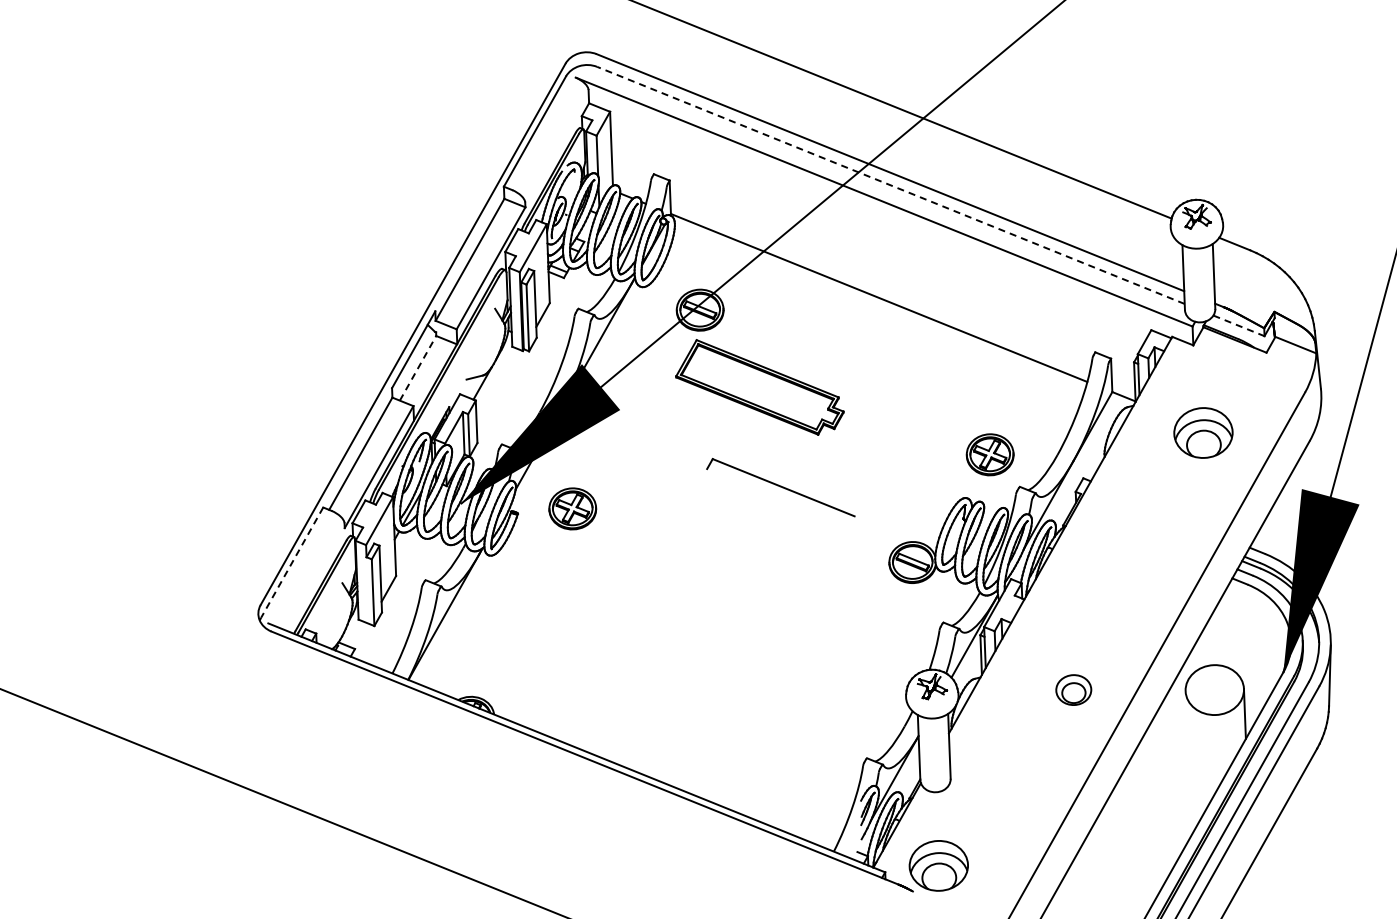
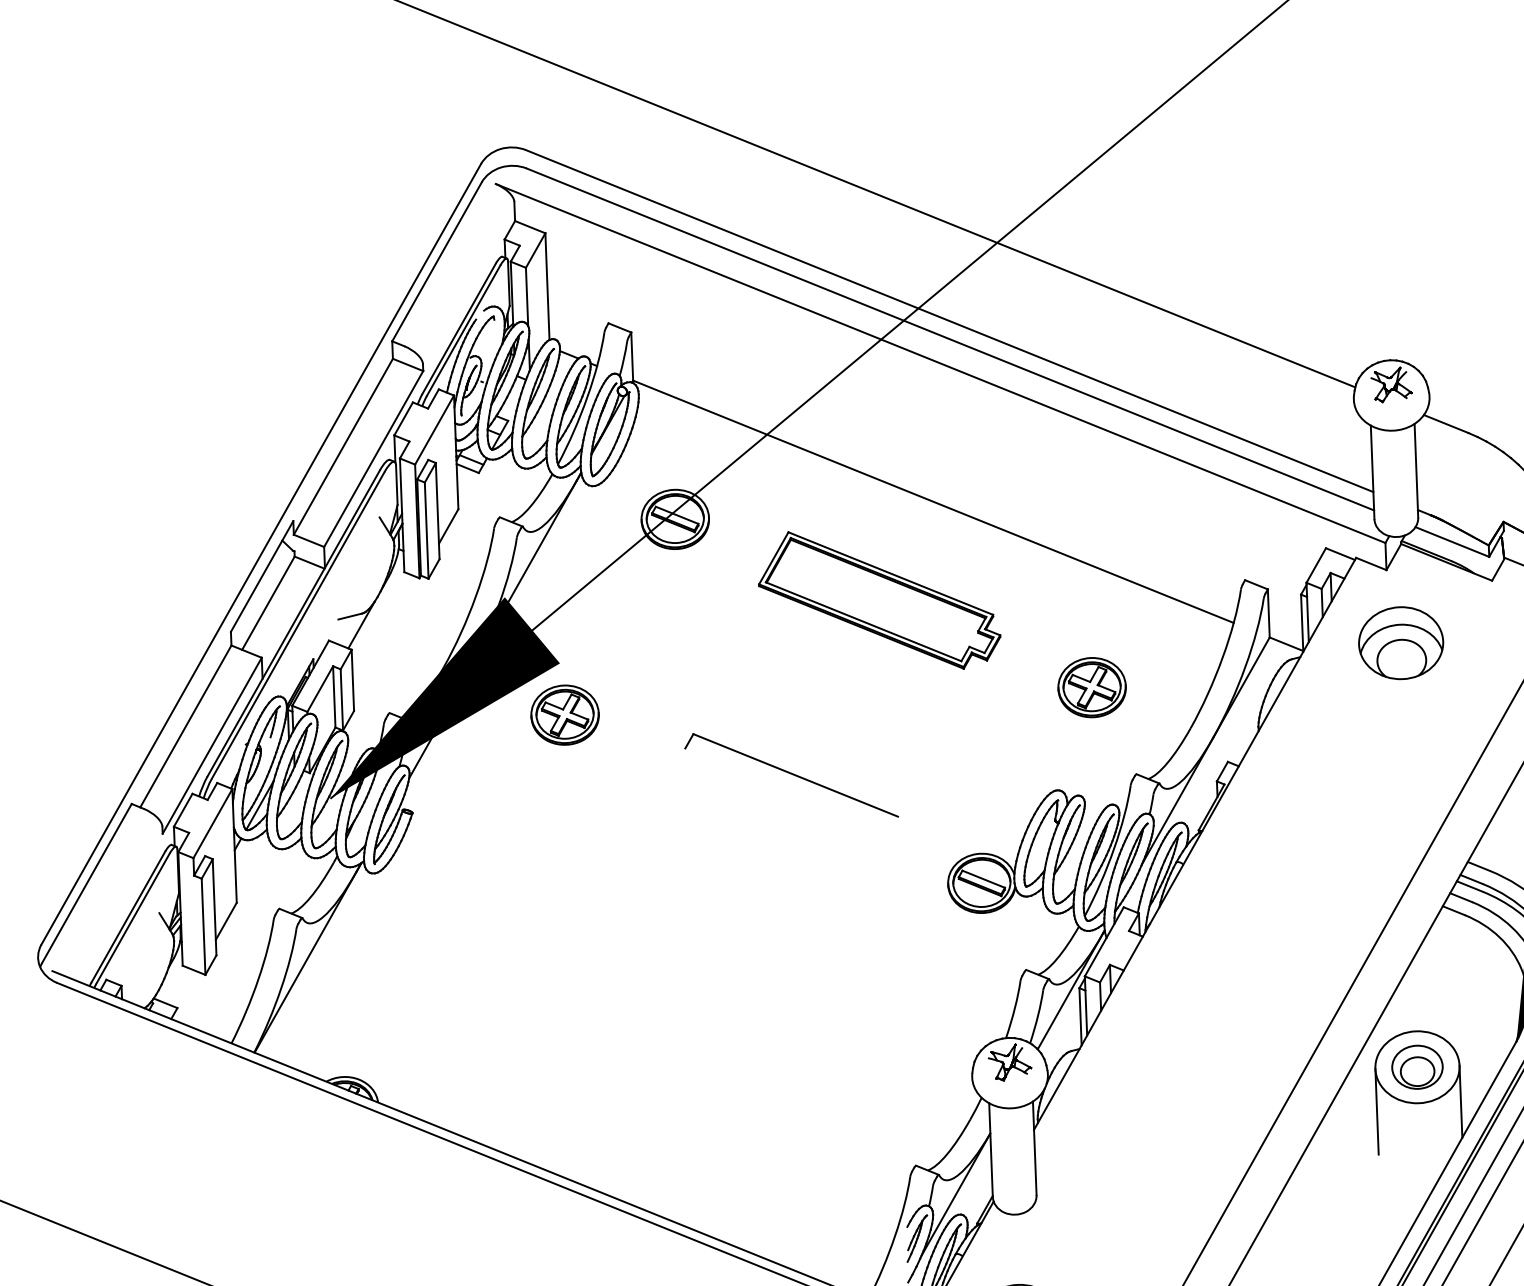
line: (890, 185) -> (949, 339), dashed -> solid
line: (1239, 325) -> (1453, 541), dashed -> solid
line: (418, 367) -> (269, 602), dashed -> solid
part: (759, 387) -> (879, 600), moved
part: (1203, 432) -> (1401, 642), moved
part: (989, 454) -> (1091, 687), moved
part: (572, 508) -> (564, 714), moved
line: (291, 563) -> (85, 884), dashed -> solid
part: (1073, 689) -> (1417, 1066), moved
line: (1186, 720) -> (1376, 1111), added

